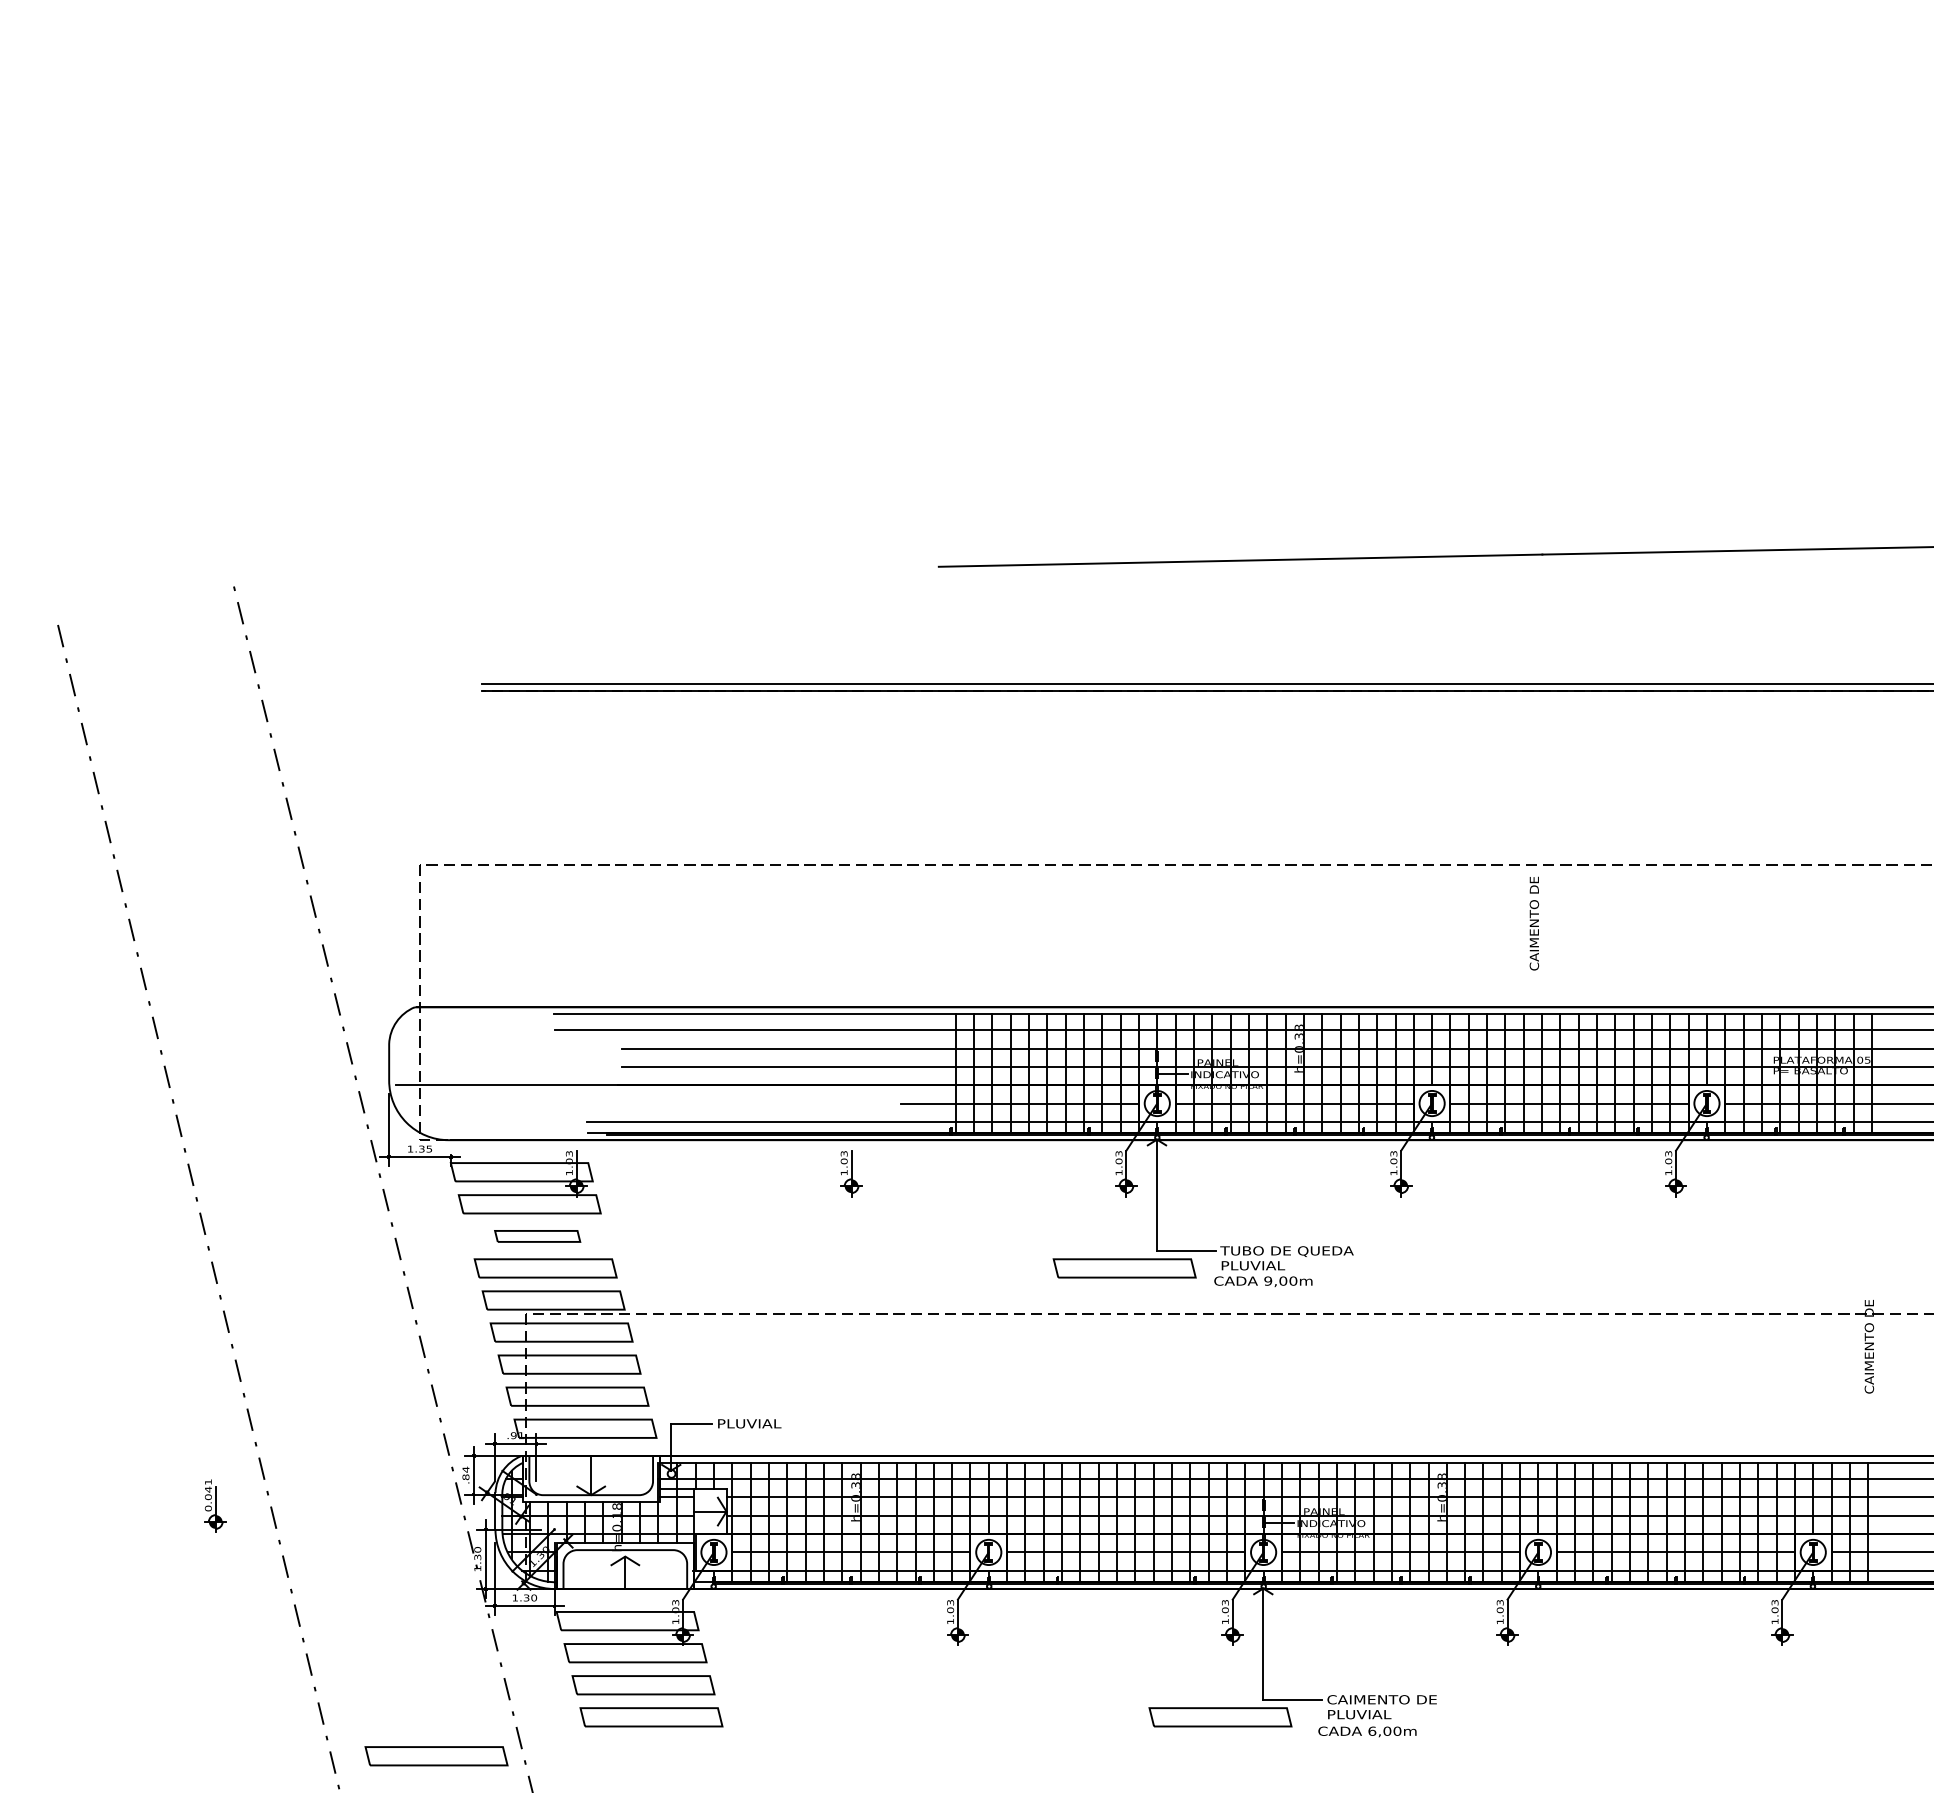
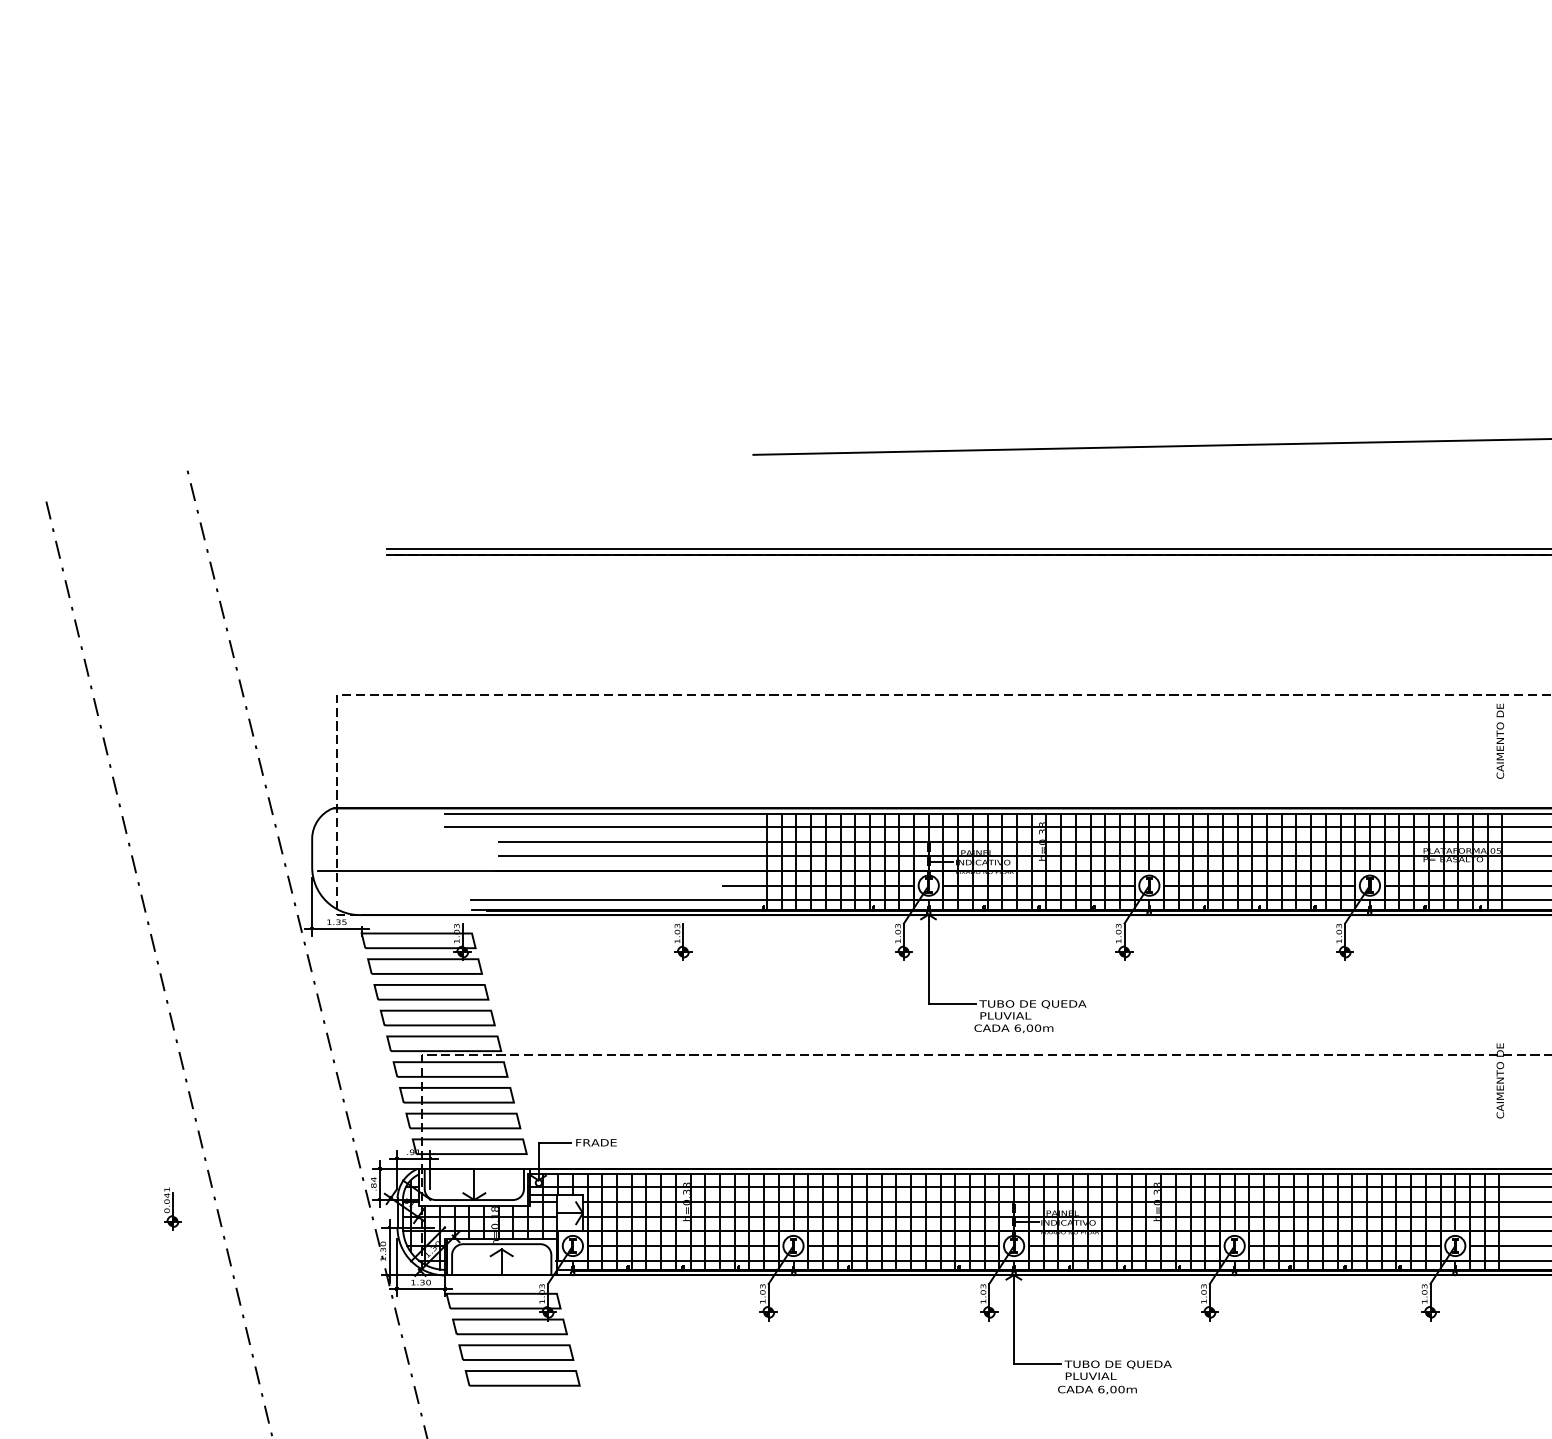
text: (1534, 923) -> (1500, 741), moved
part: (537, 1236) -> (431, 992), size x1.67
part: (1124, 1268) -> (902, 1018), removed
text: (1268, 1280) -> (1018, 1027), 9,00m -> 6,00m
text: (750, 1423) -> (602, 1142), PLUVIAL -> FRADE
text: (1392, 1700) -> (1117, 1364), CAIMENTO DE -> TUBO DE QUEDA
part: (1220, 1717) -> (979, 1378), removed
part: (436, 1756) -> (350, 1409), removed

